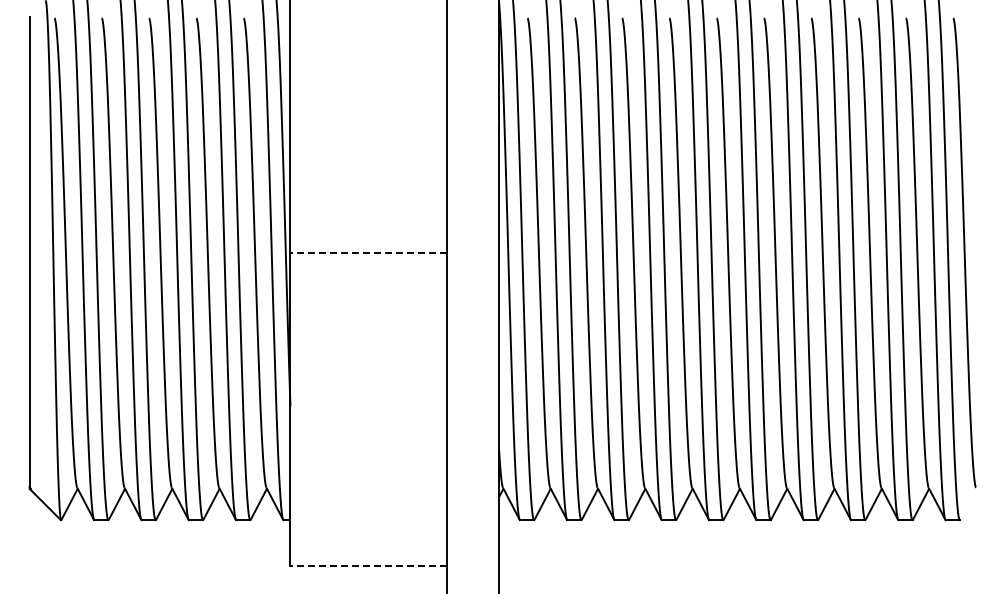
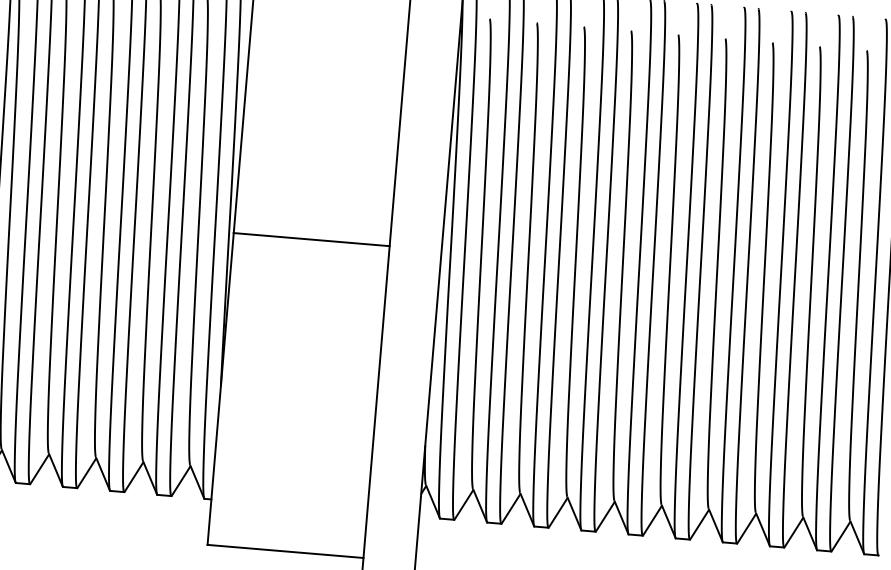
line: (368, 252) -> (311, 239), dashed -> solid
line: (368, 565) -> (285, 551), dashed -> solid

